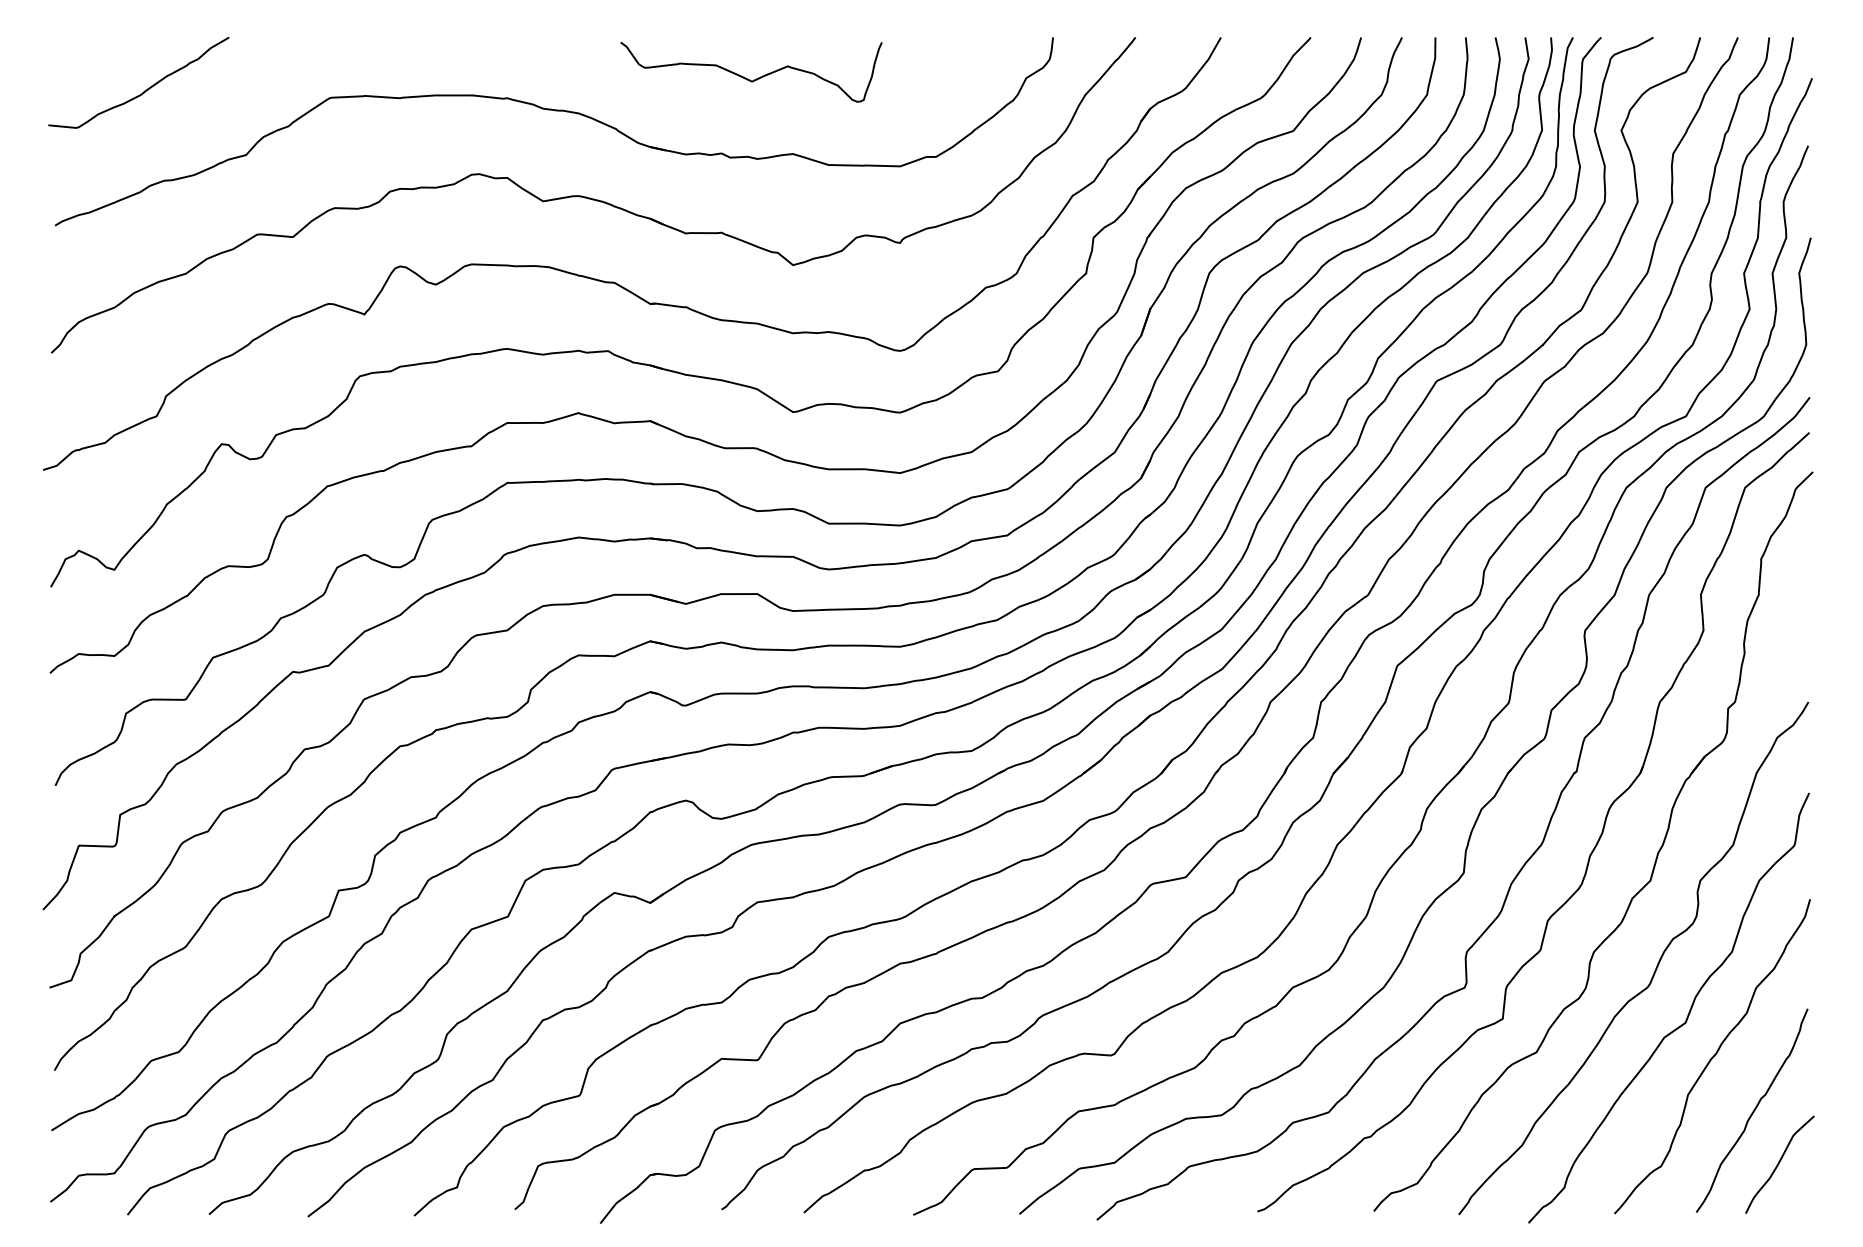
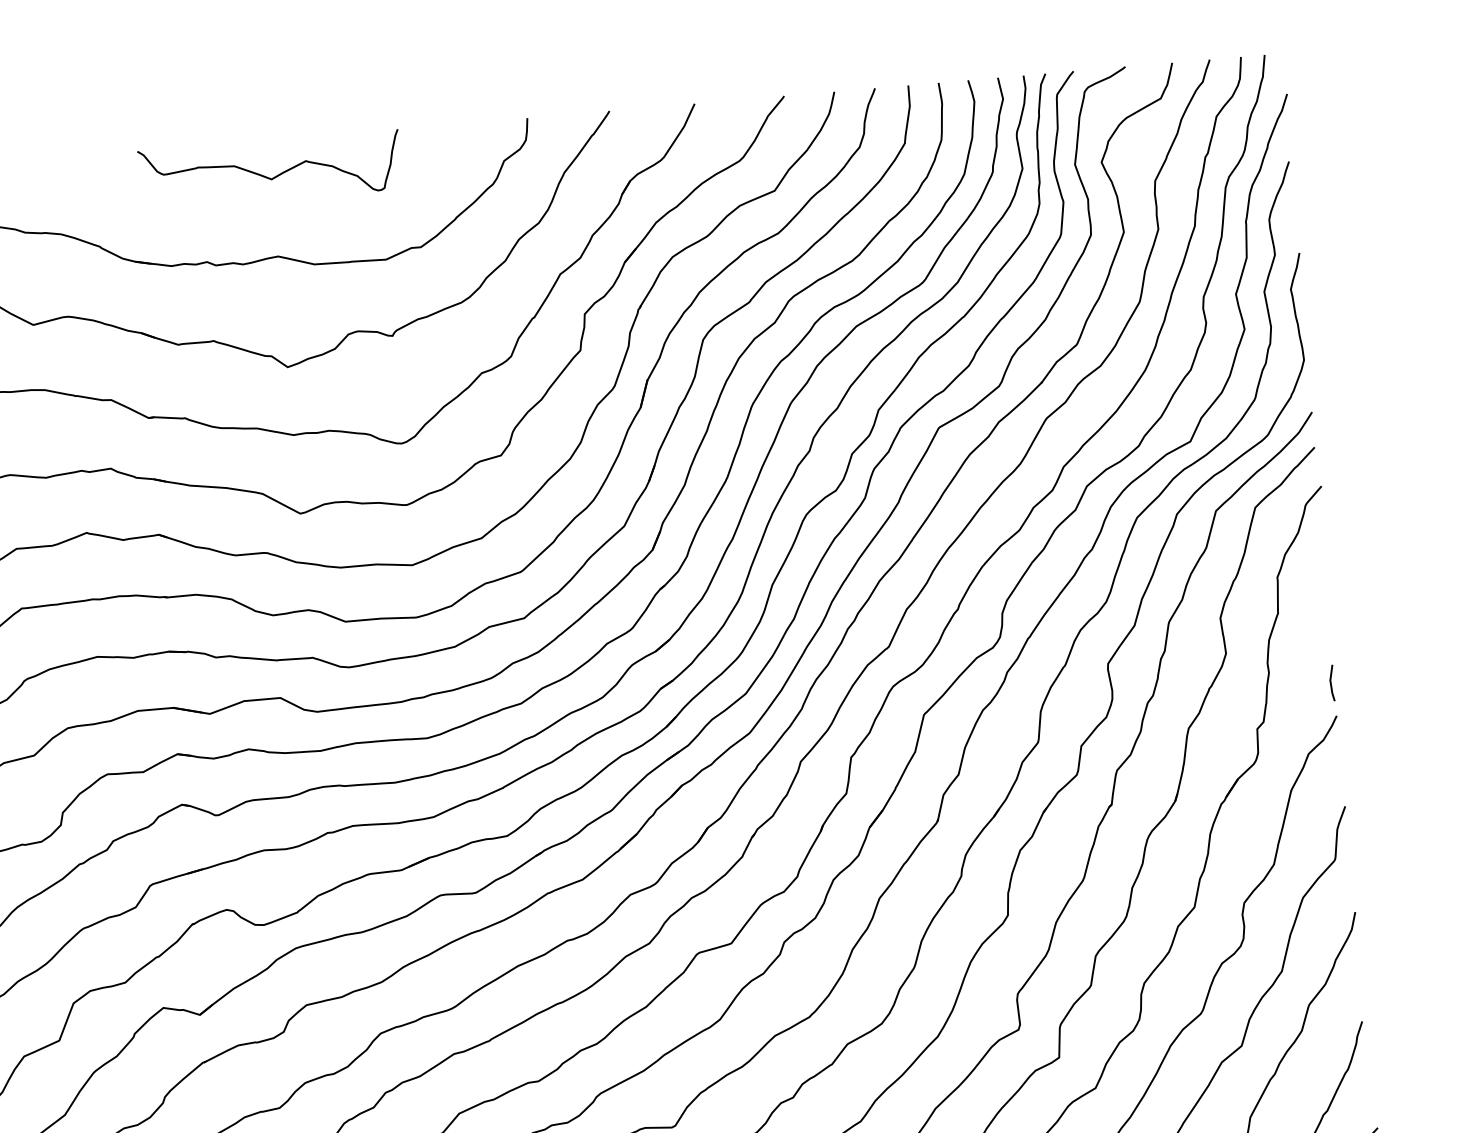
curve: (748, 78) -> (267, 176), moved
line: (1806, 668) -> (1331, 682), added

